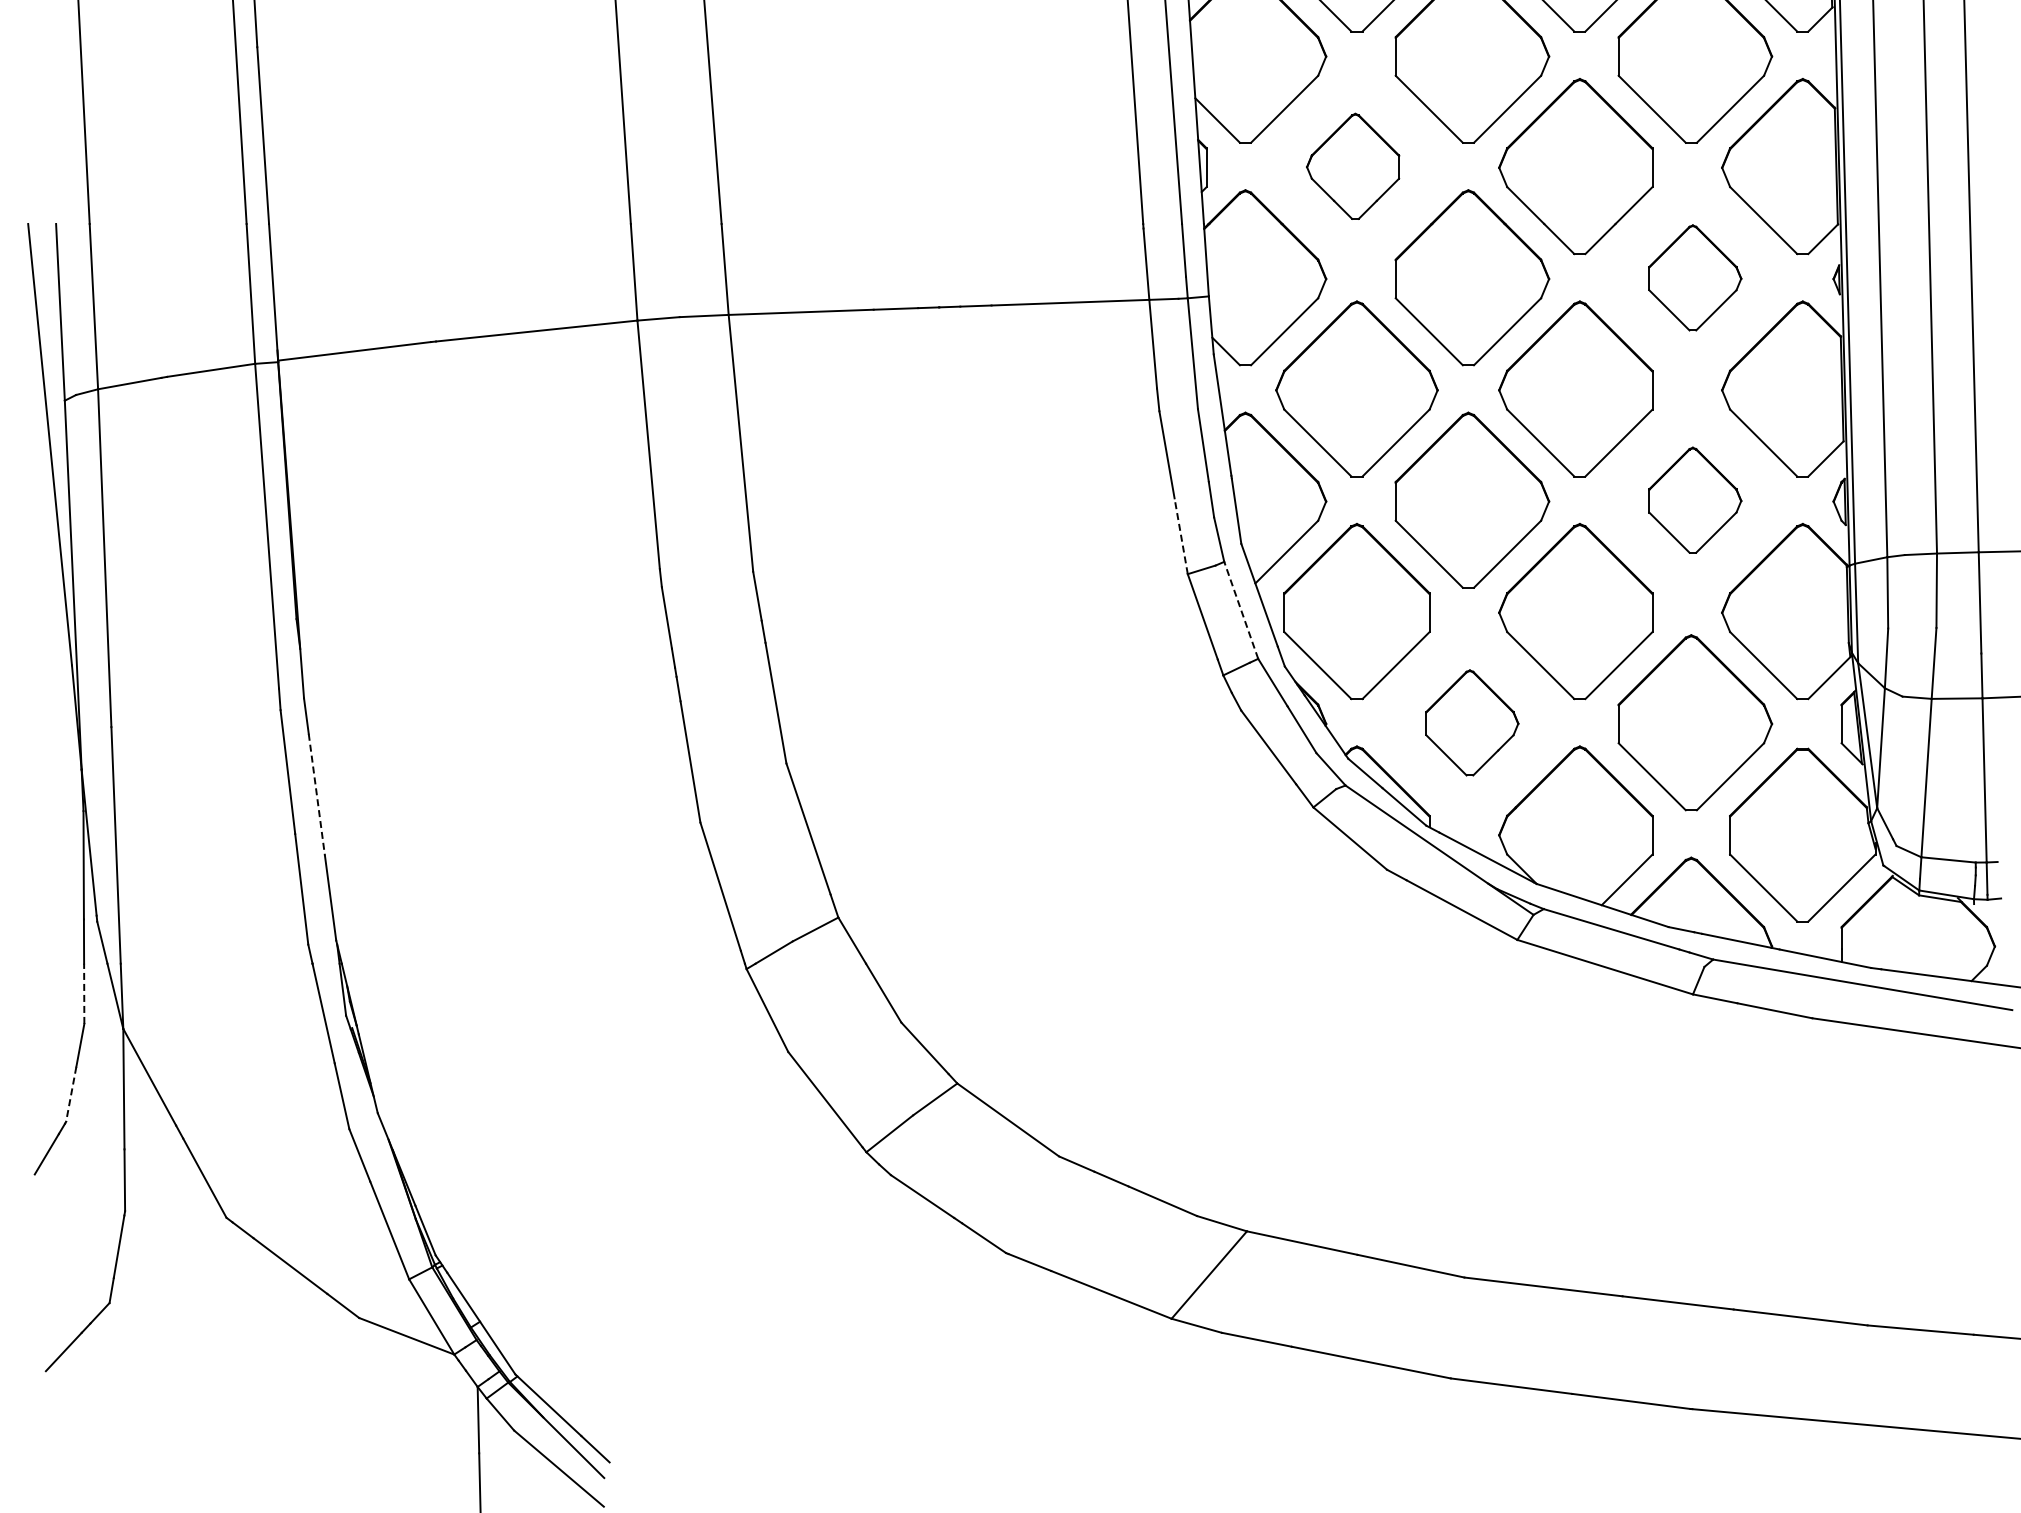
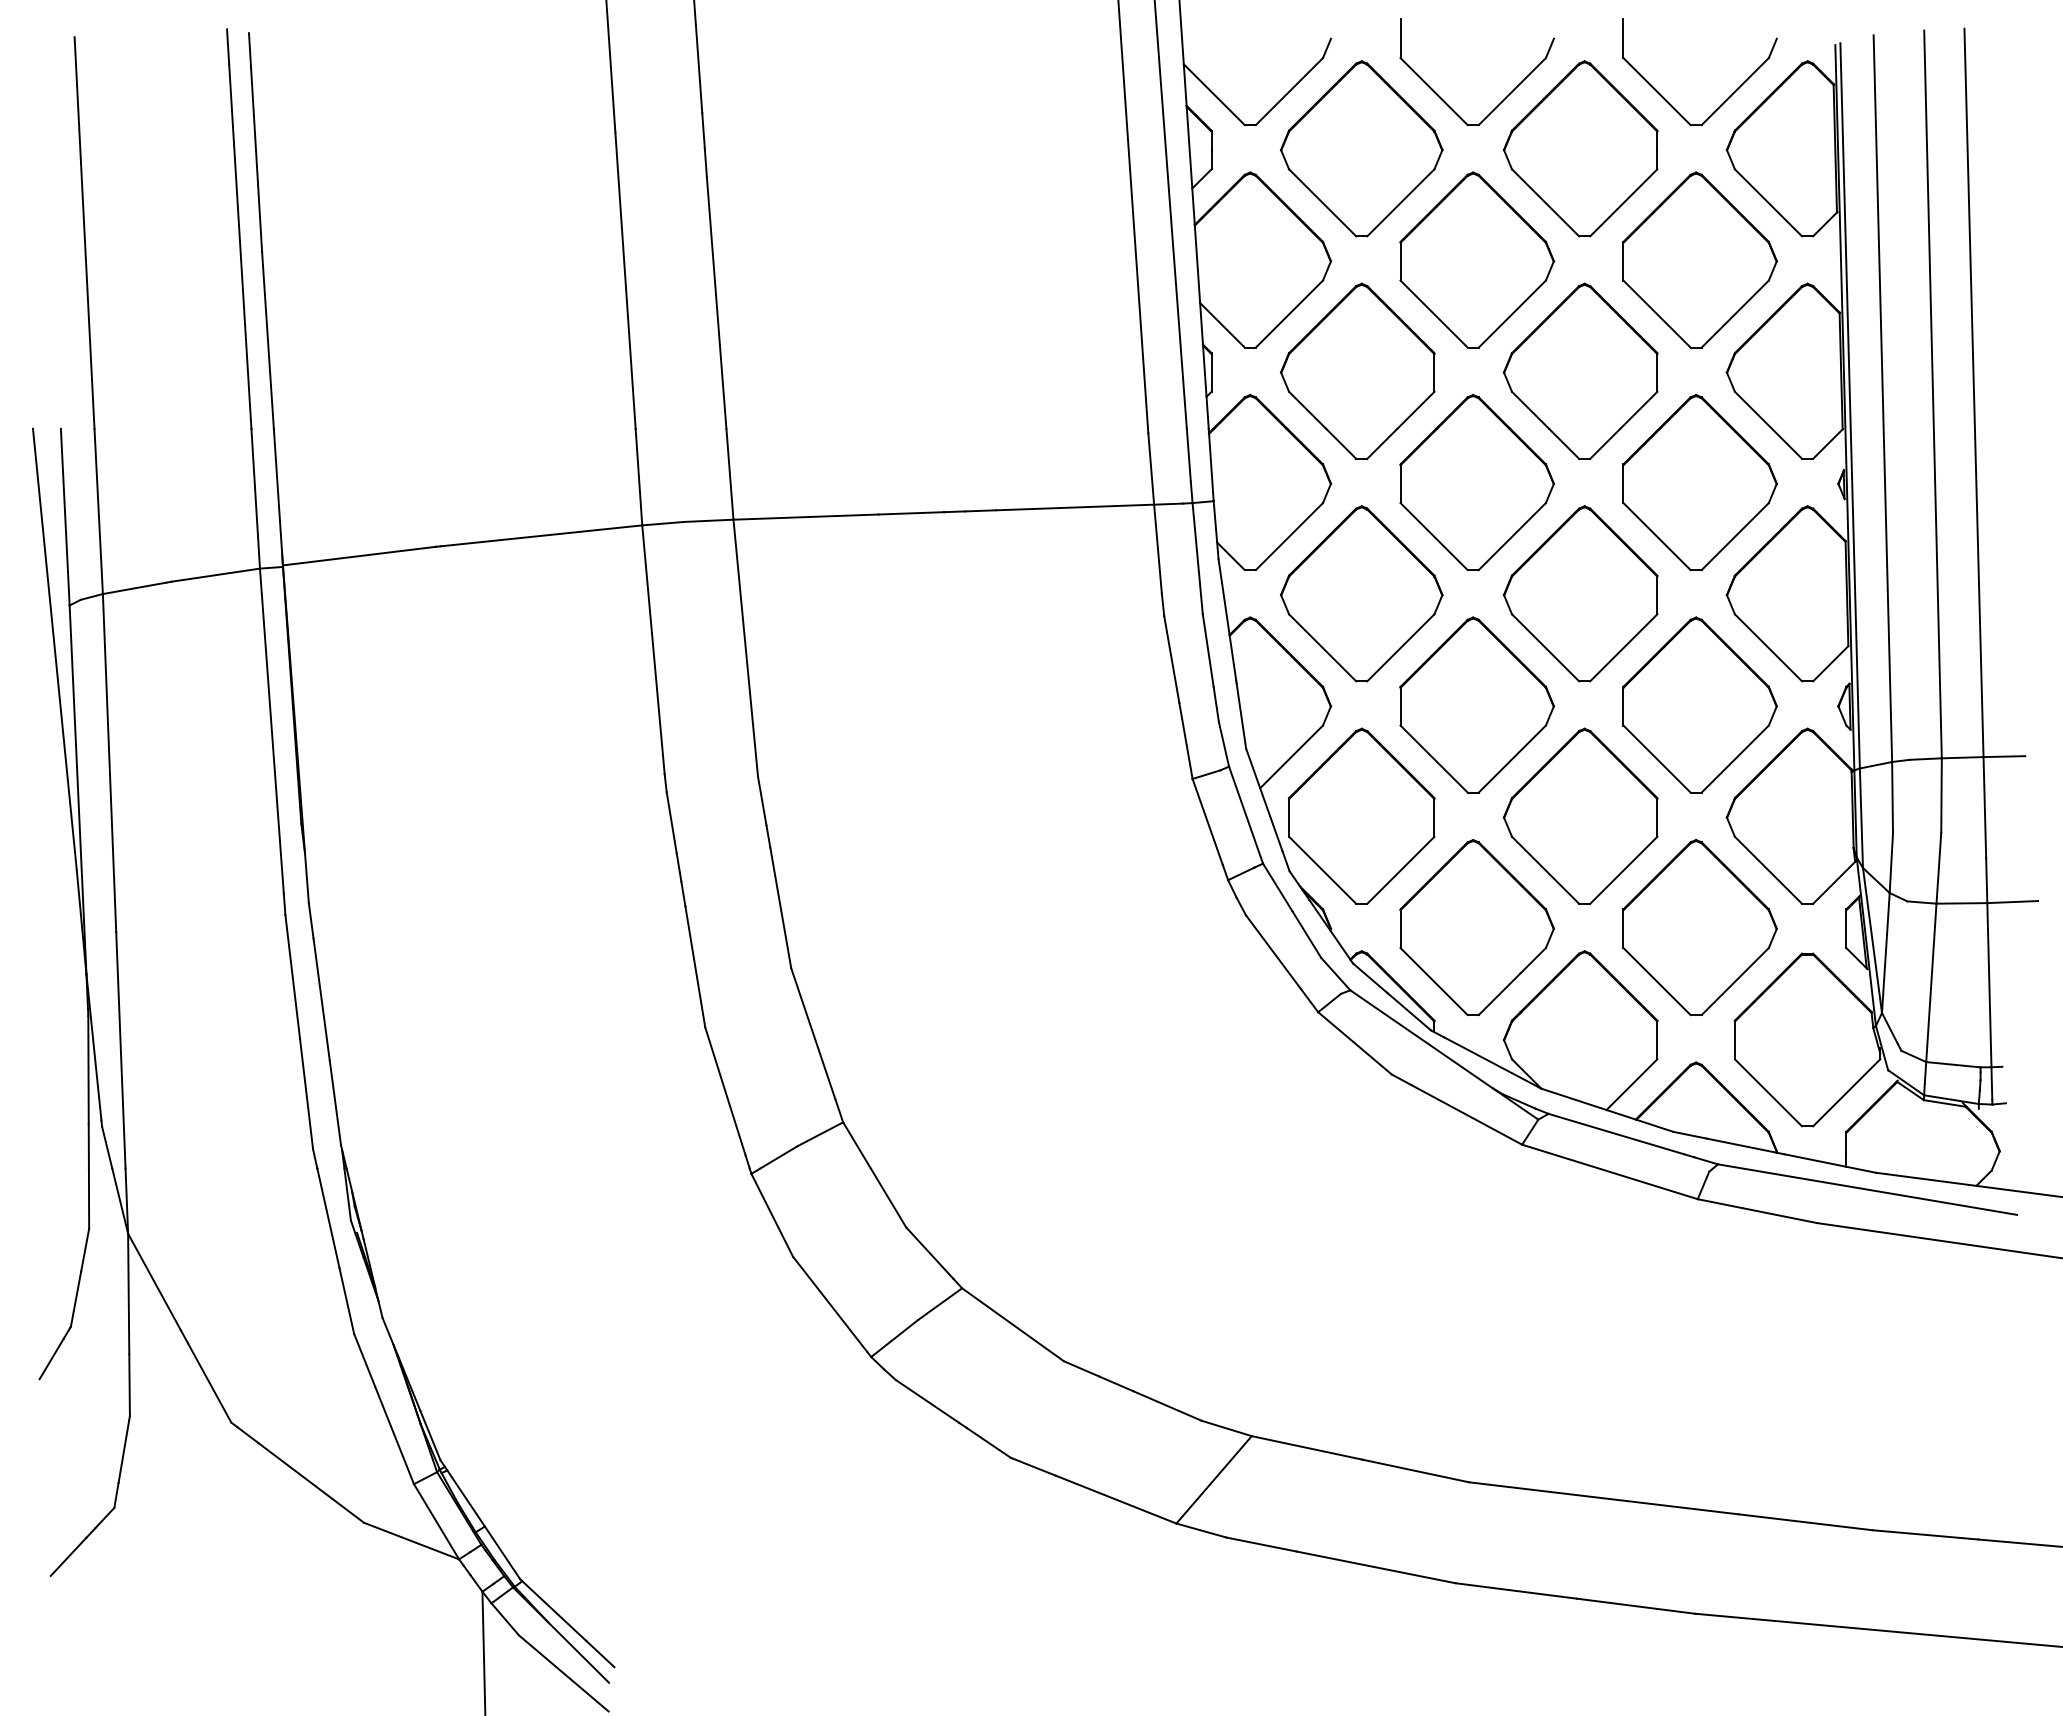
part: (1352, 165) -> (1357, 370), size x1.67
part: (1694, 277) -> (1699, 482), size x1.67
part: (1694, 499) -> (1699, 704), size x1.67
line: (1180, 535) -> (1185, 740), dashed -> solid
line: (1240, 609) -> (1245, 814), dashed -> solid
part: (1471, 722) -> (1476, 927), size x1.67
line: (316, 795) -> (321, 1000), dashed -> solid
line: (84, 993) -> (89, 1198), dashed -> solid
line: (70, 1094) -> (75, 1299), dashed -> solid

